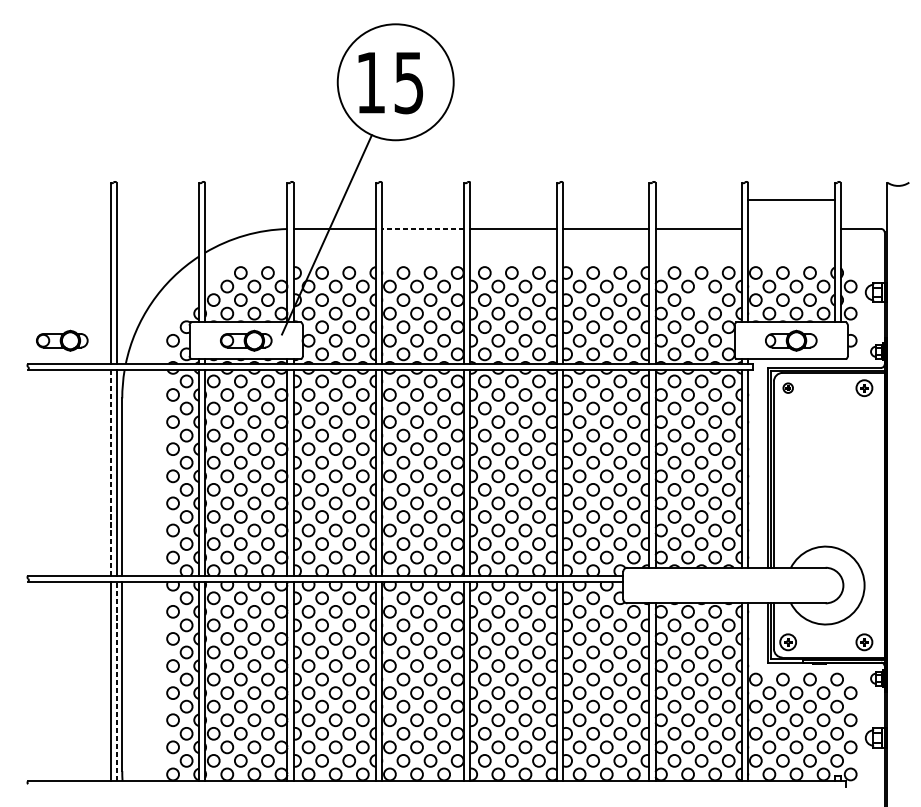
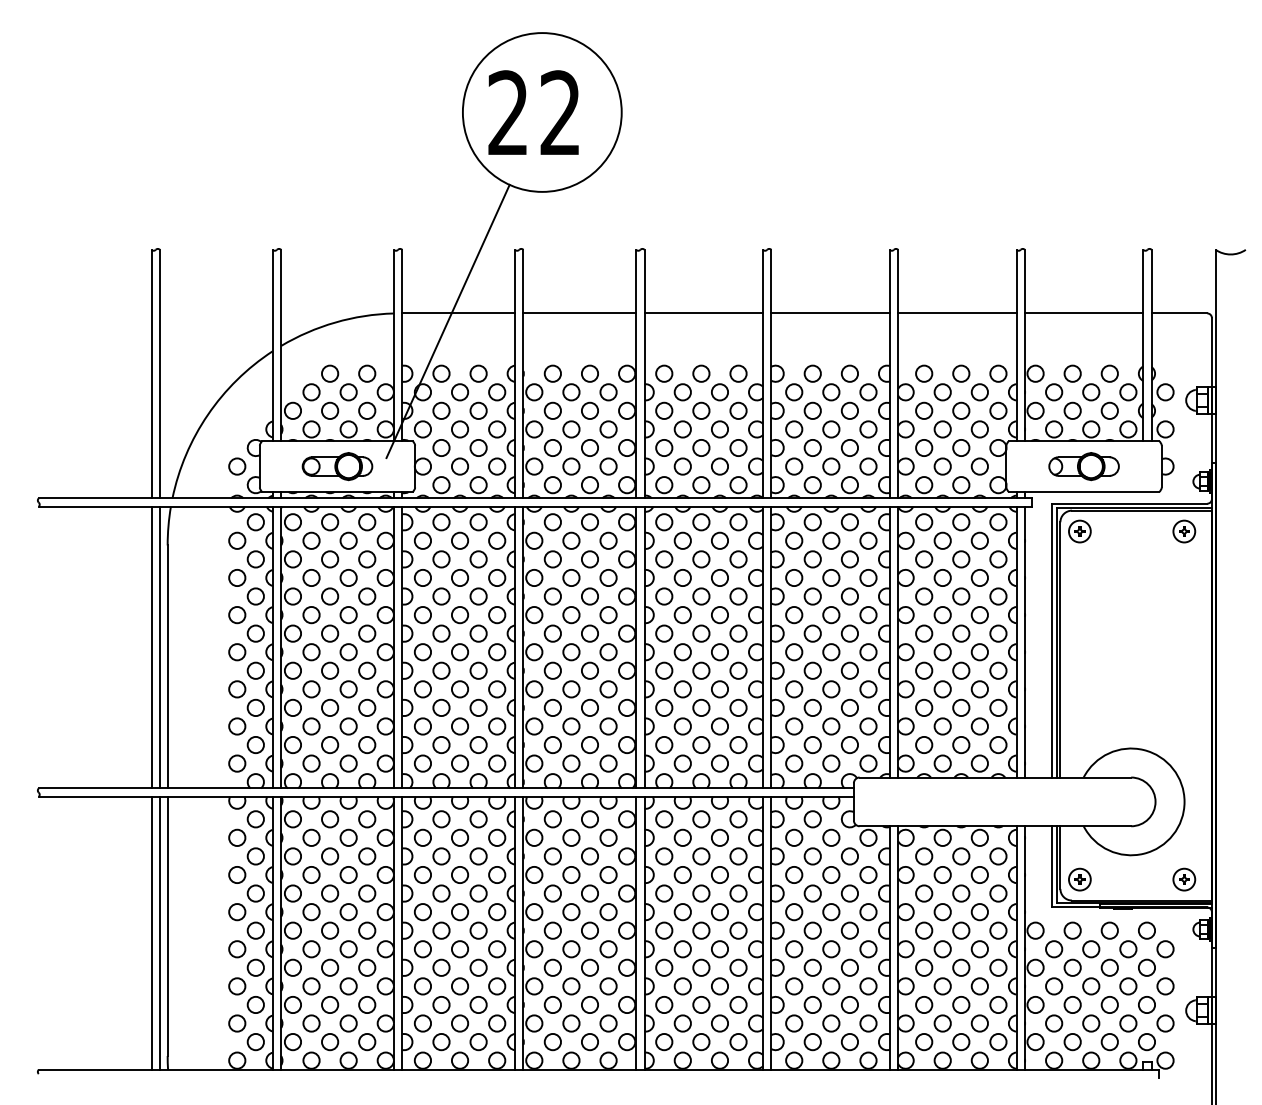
text: (389, 83) -> (533, 113), 15 -> 22
line: (790, 200) -> (1083, 313), moved
line: (422, 229) -> (579, 313), dashed -> solid
circle: (701, 299) -> (961, 410), added
part: (62, 340) -> (85, 466), removed
part: (787, 388) -> (1079, 531), size x1.67
line: (110, 472) -> (151, 647), dashed -> solid
line: (116, 681) -> (159, 933), dashed -> solid

